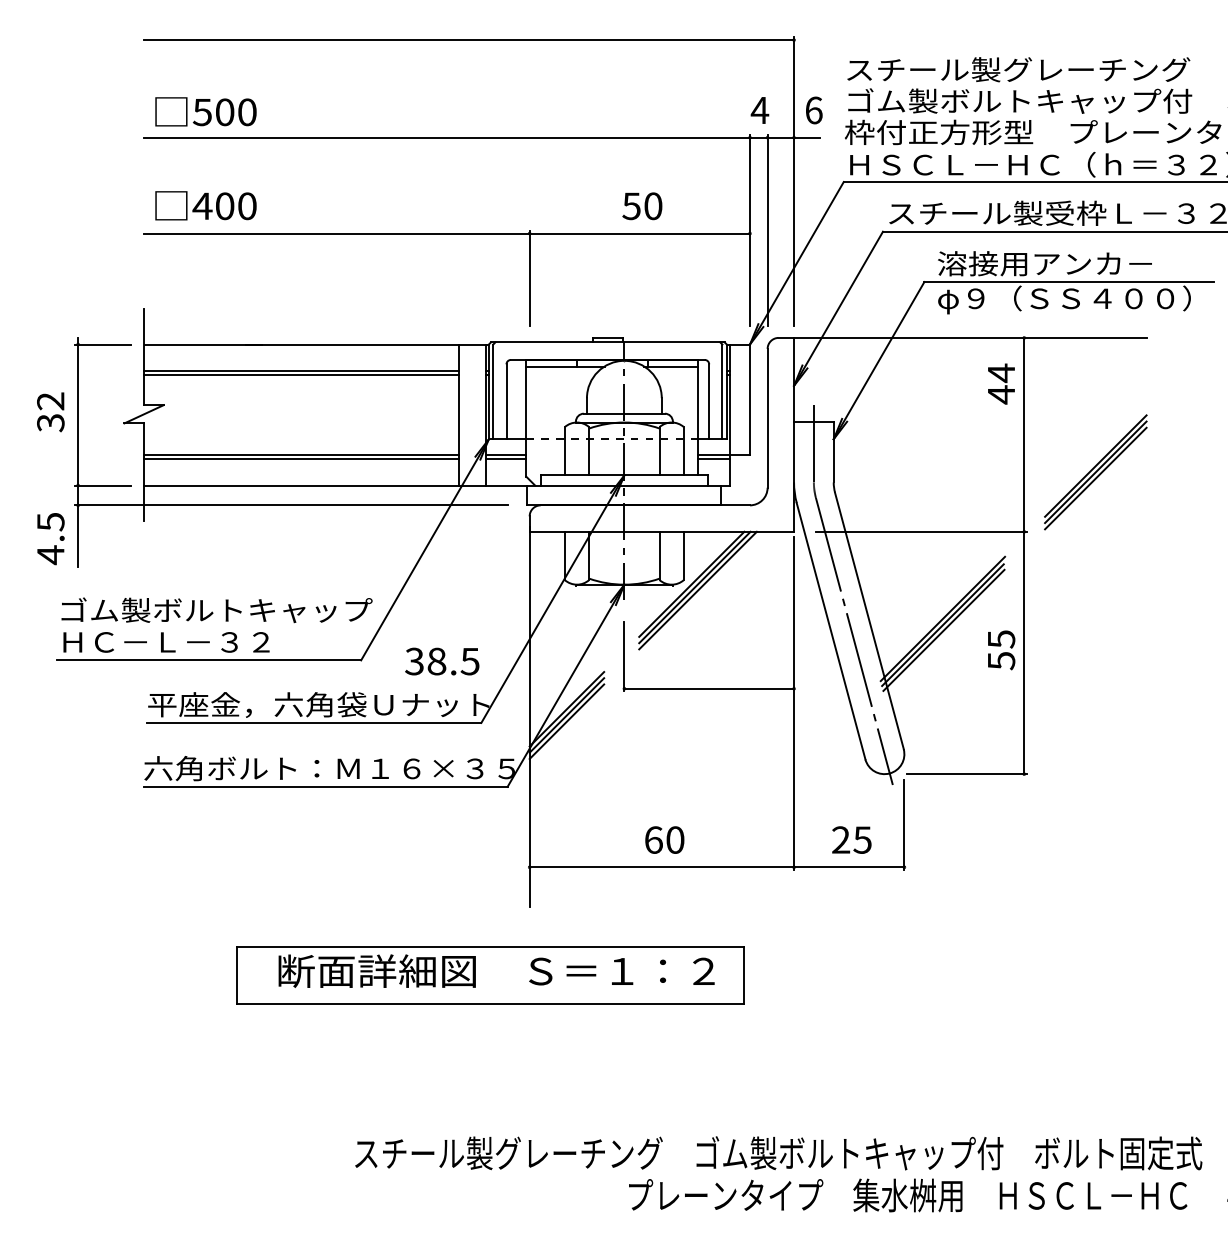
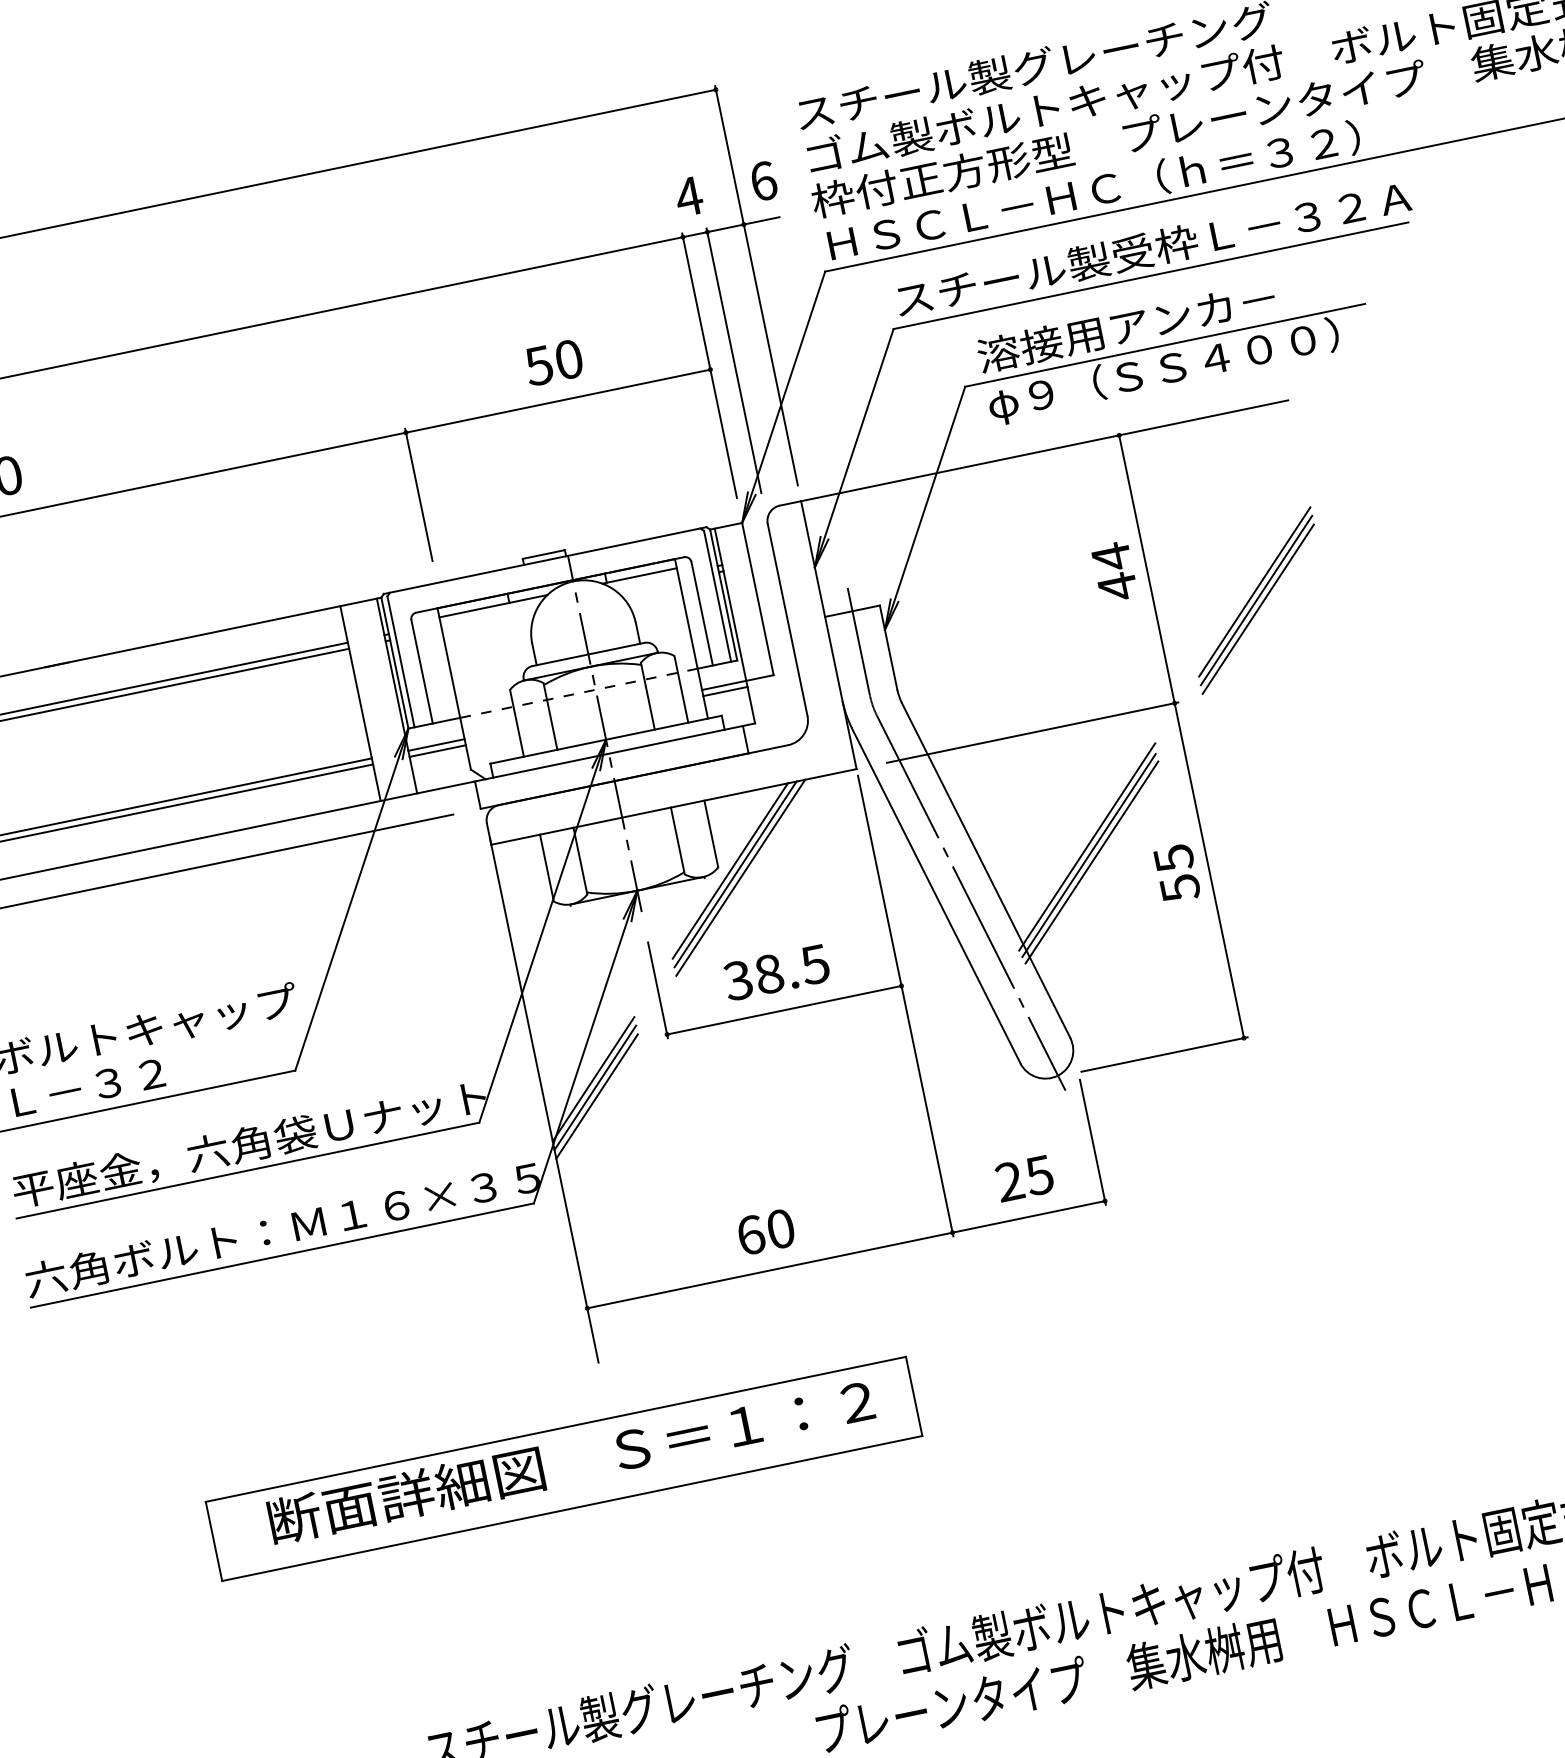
text: (1001, 383) -> (1114, 571), moved
text: (442, 661) -> (776, 972), moved

